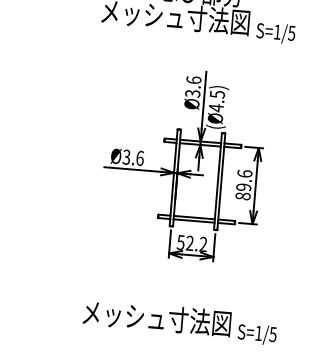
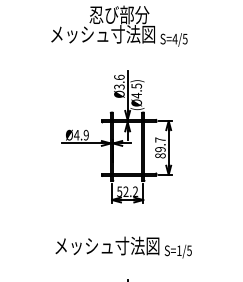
text: (276, 32) -> (174, 39), S=1/5 -> S=4/5
text: (133, 156) -> (81, 134), Ø3.6 -> Ø4.9
text: (245, 173) -> (160, 139), 89.6 -> 89.7

